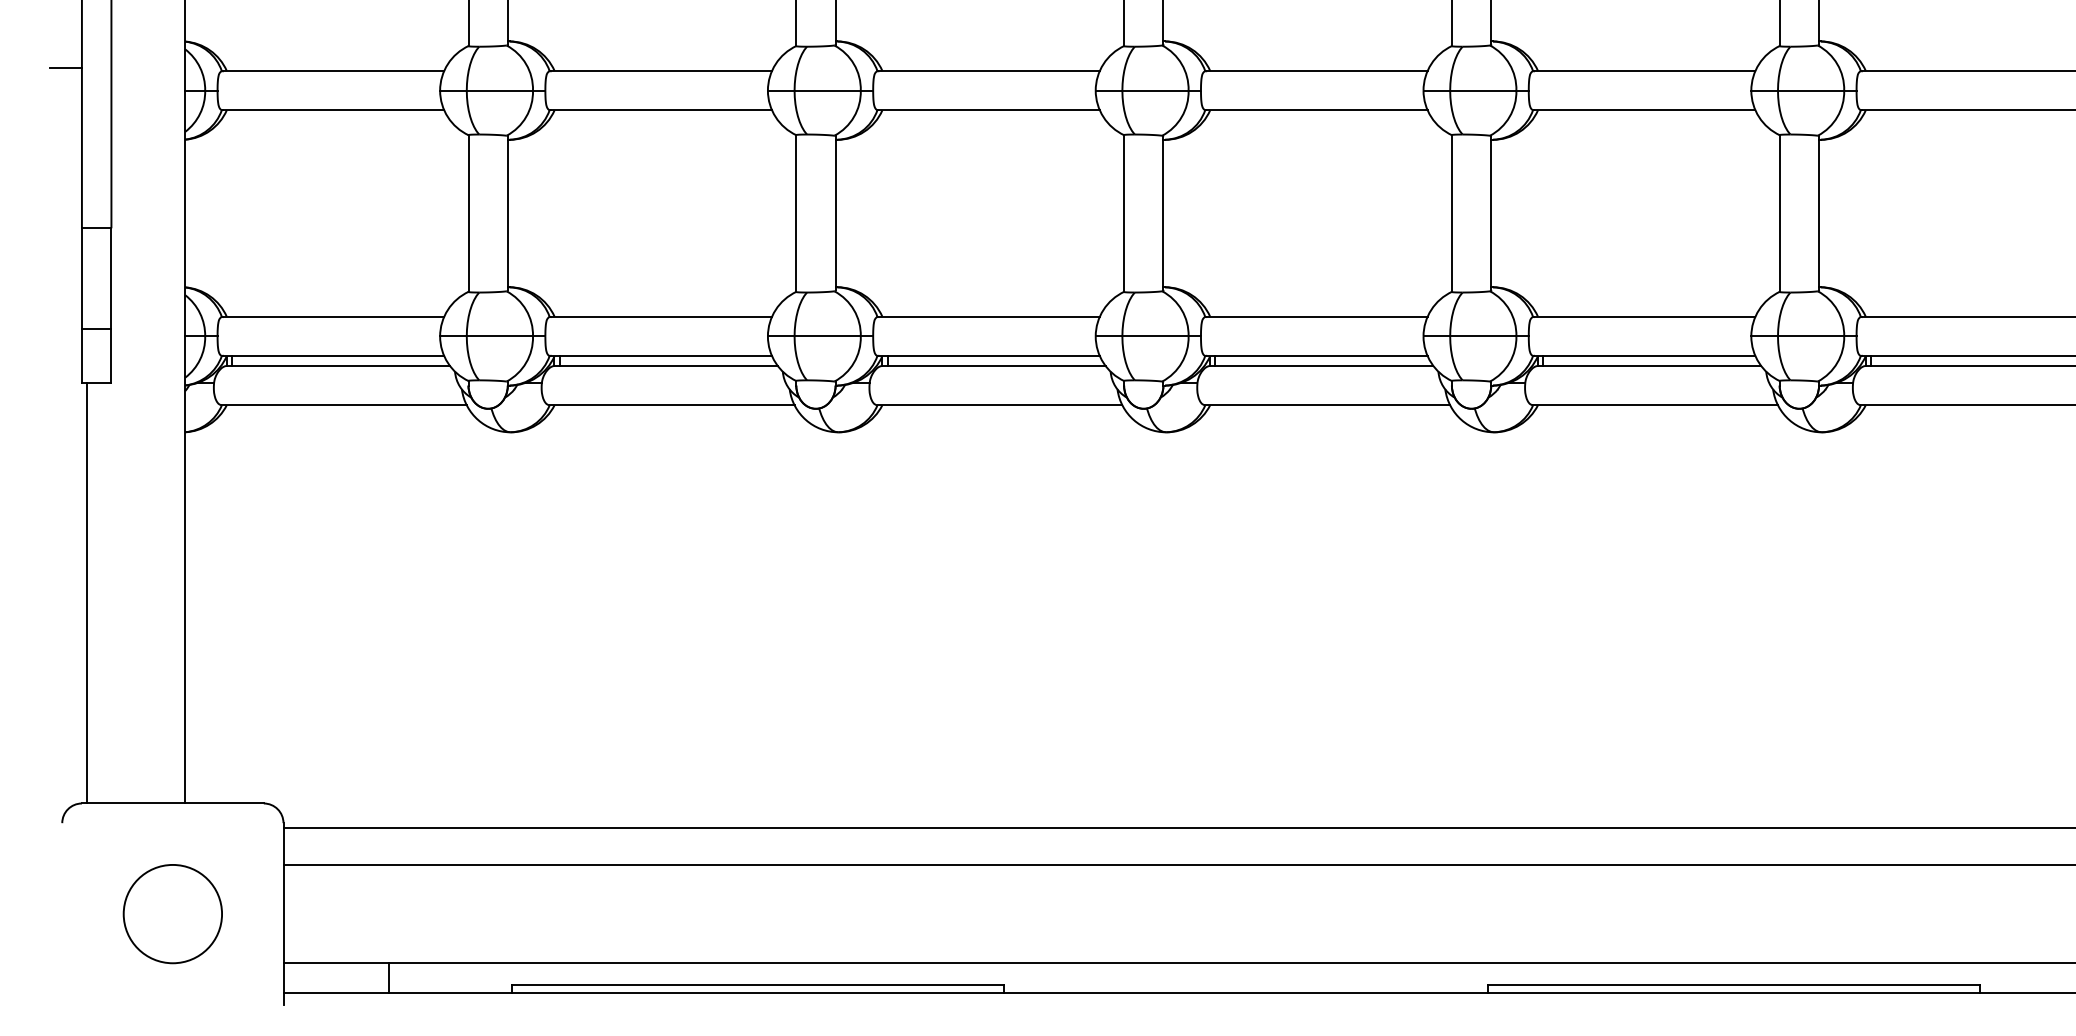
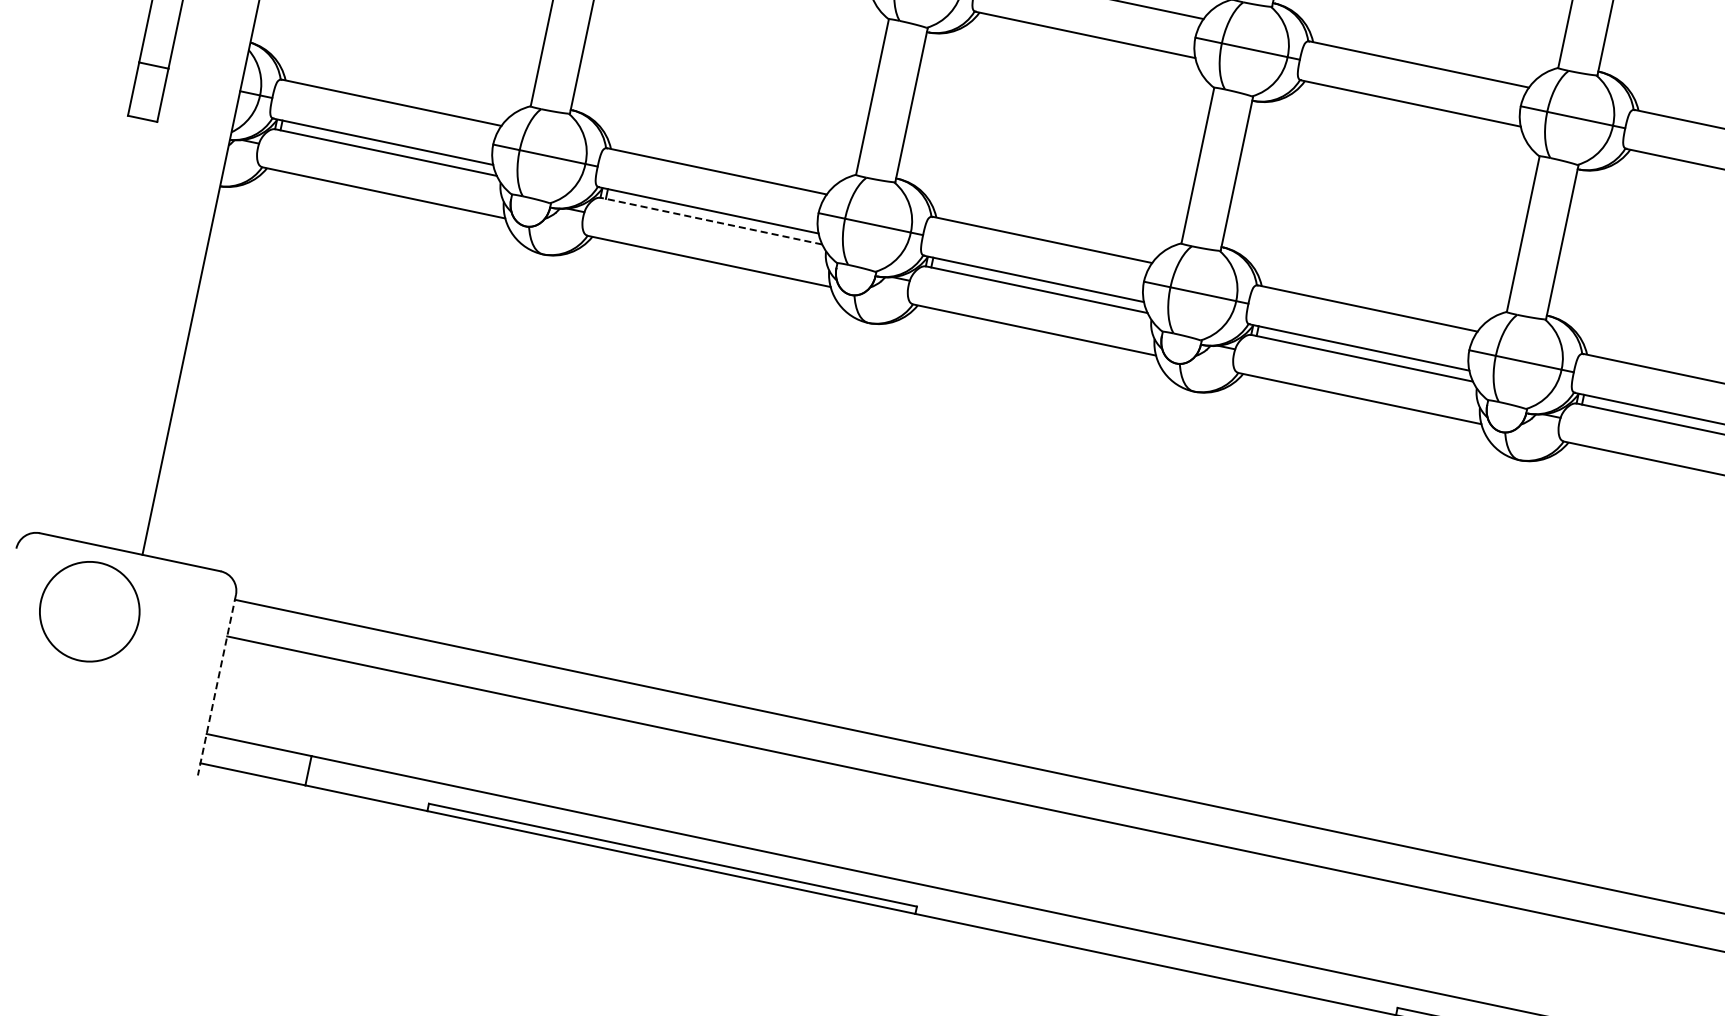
line: (666, 365) -> (711, 220), solid -> dashed
line: (86, 592) -> (88, 324), removed
circle: (172, 914) -> (89, 612), moved
line: (283, 914) -> (216, 685), solid -> dashed

